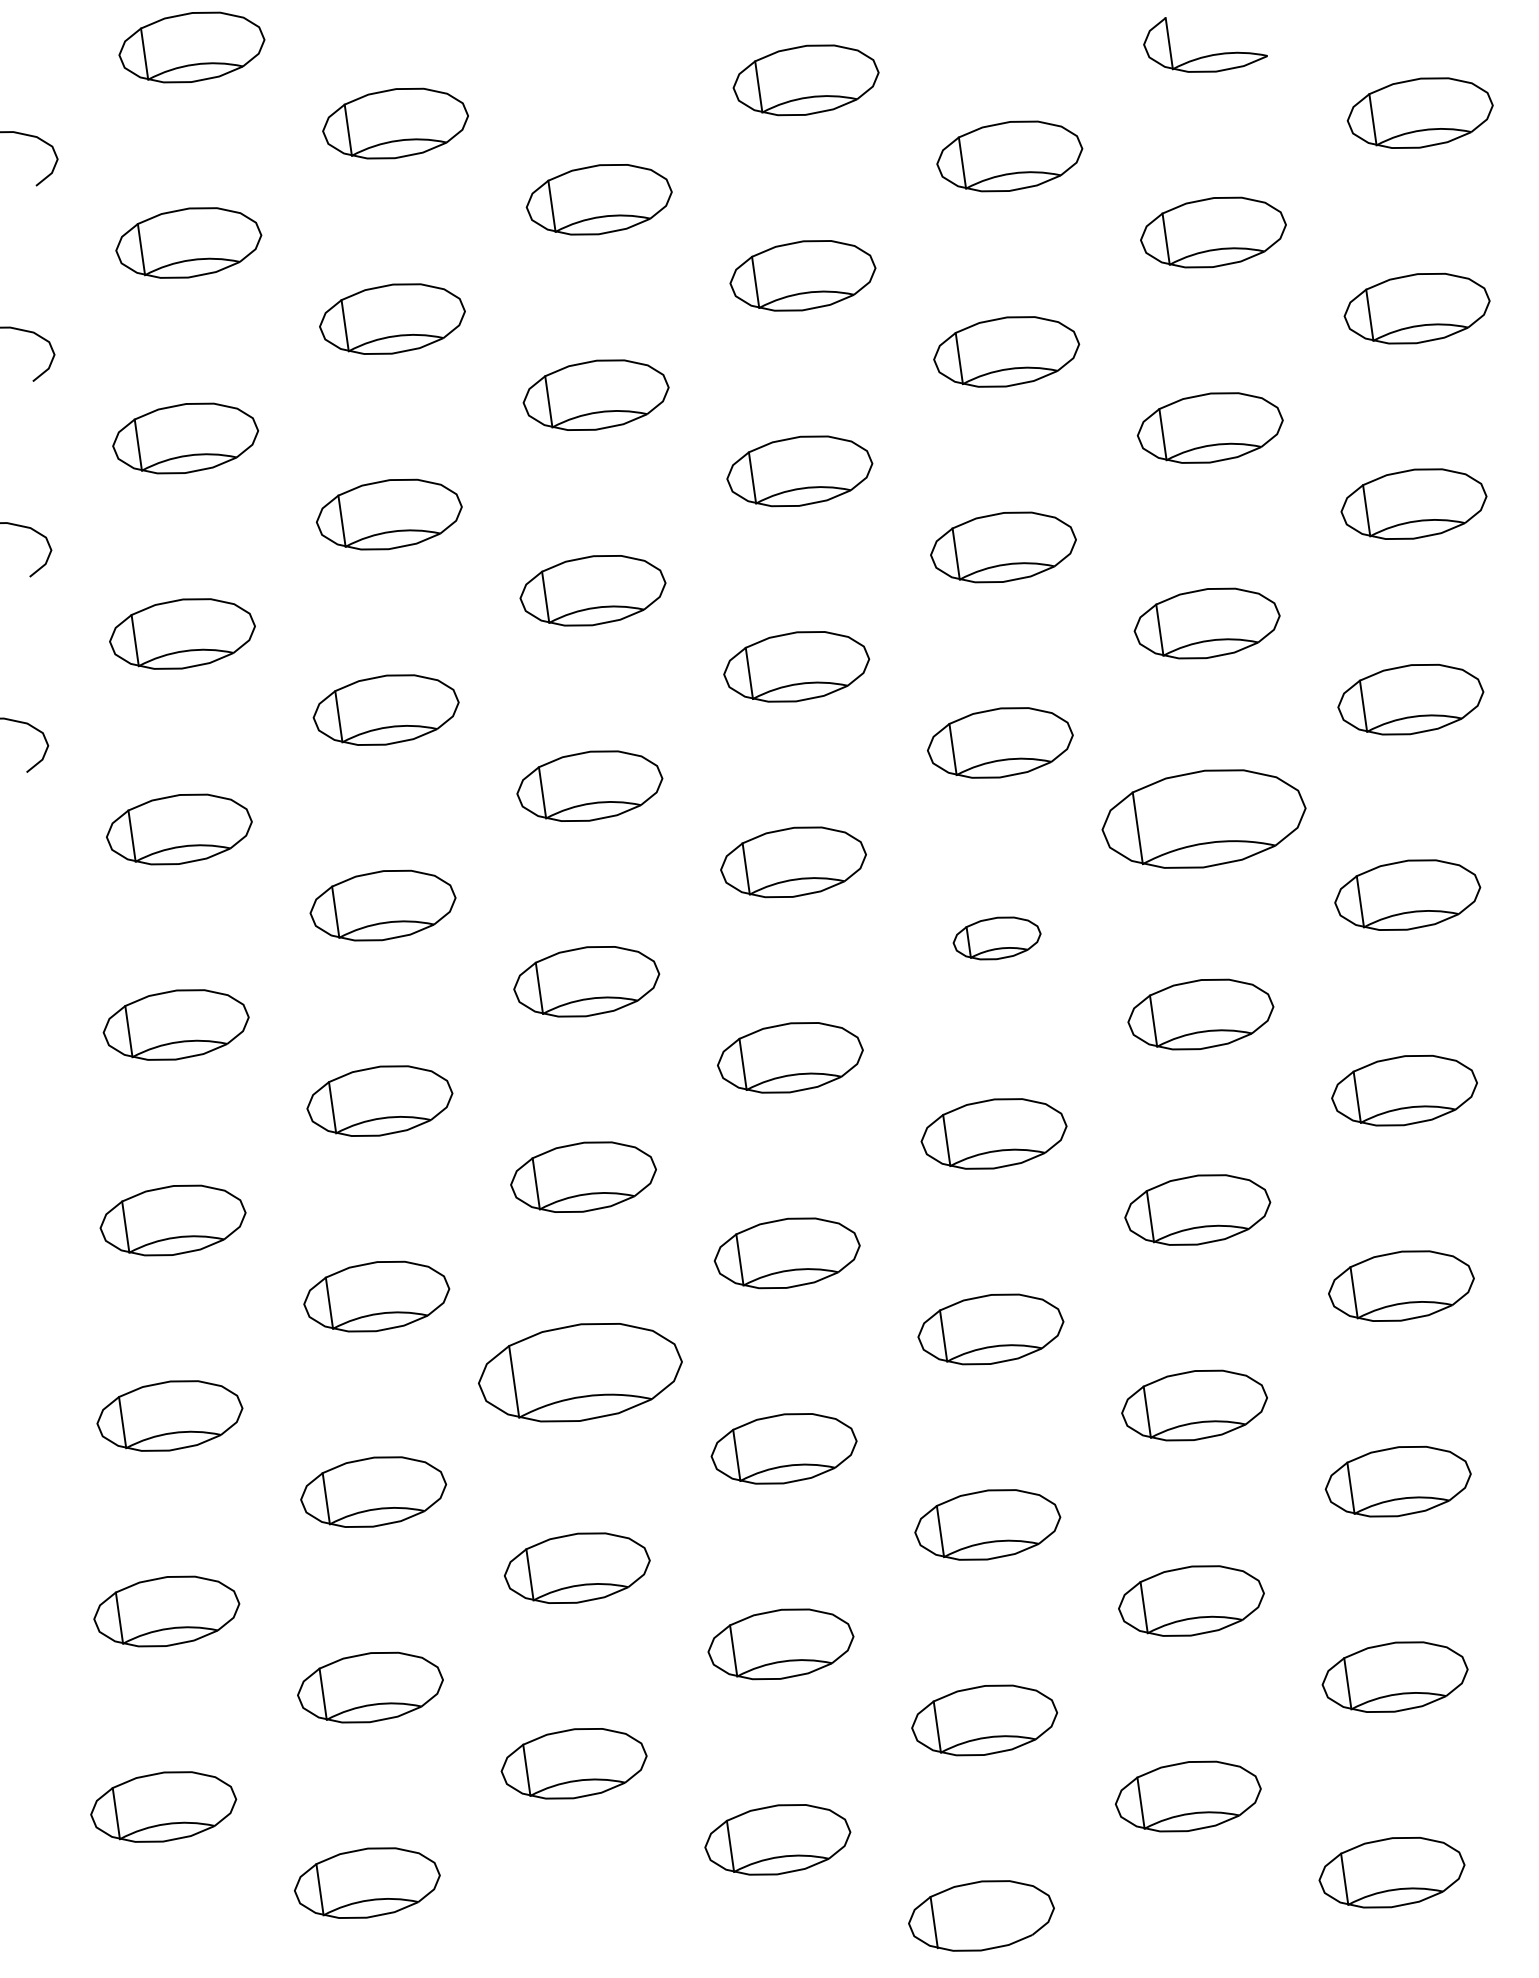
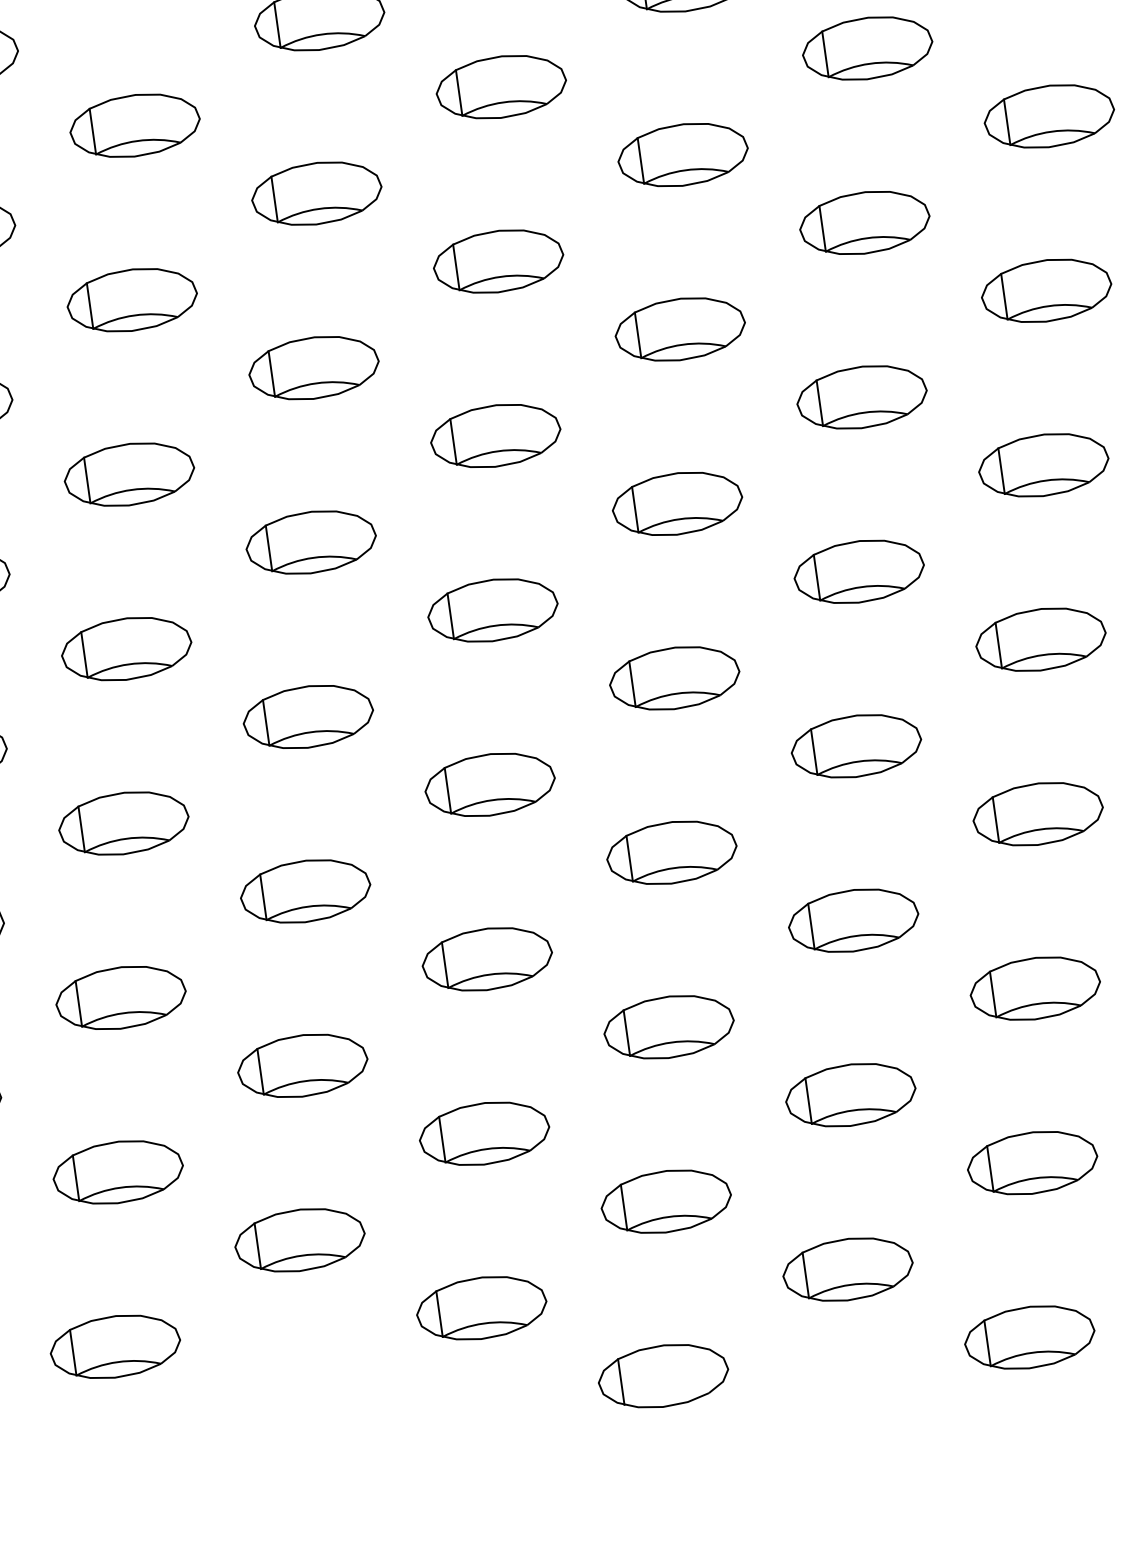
part: (1203, 818) -> (861, 396), size x0.71
part: (996, 938) -> (676, 503), size x1.67
part: (580, 1372) -> (305, 891), size x0.71

